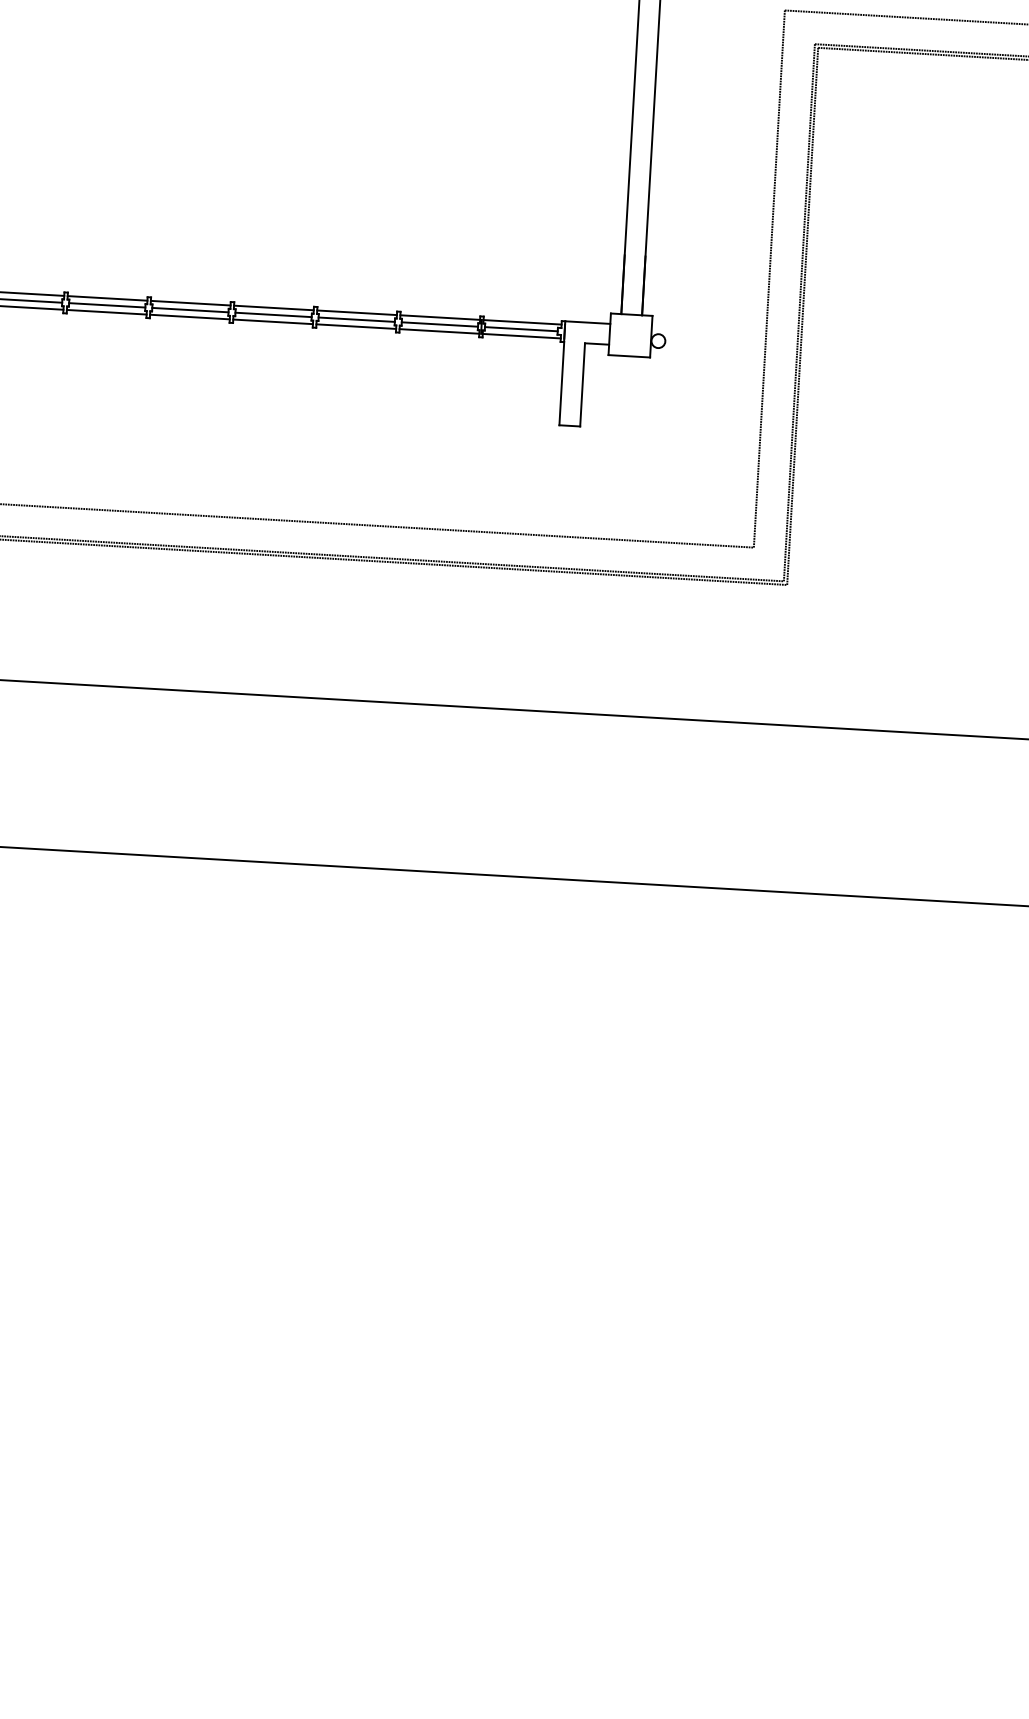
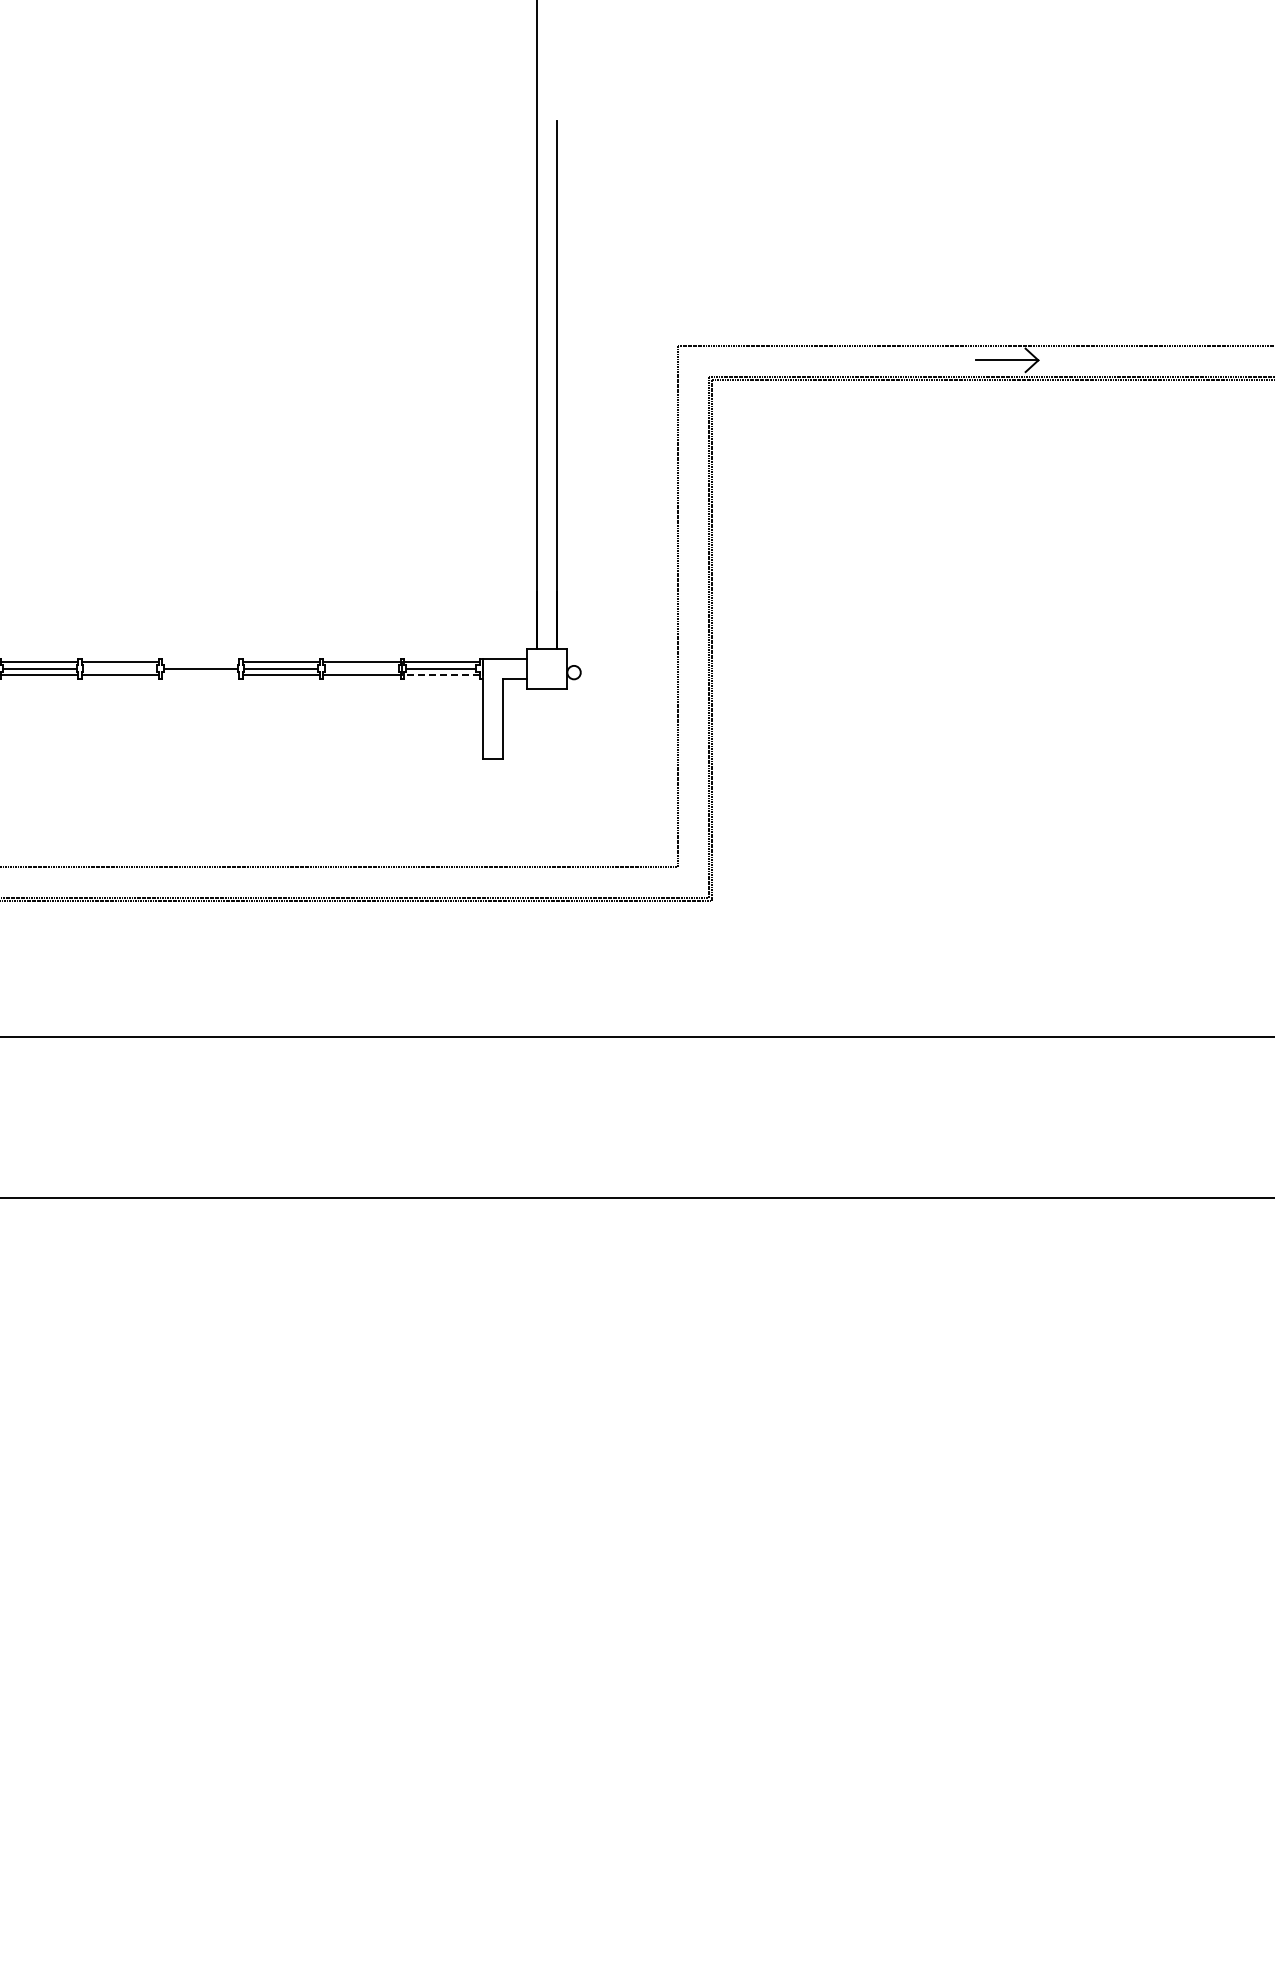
line: (273, 308) -> (200, 662), removed
line: (190, 309) -> (120, 668), removed
line: (272, 321) -> (200, 675), removed
line: (440, 324) -> (362, 668), removed
line: (521, 336) -> (441, 675), solid -> dashed

